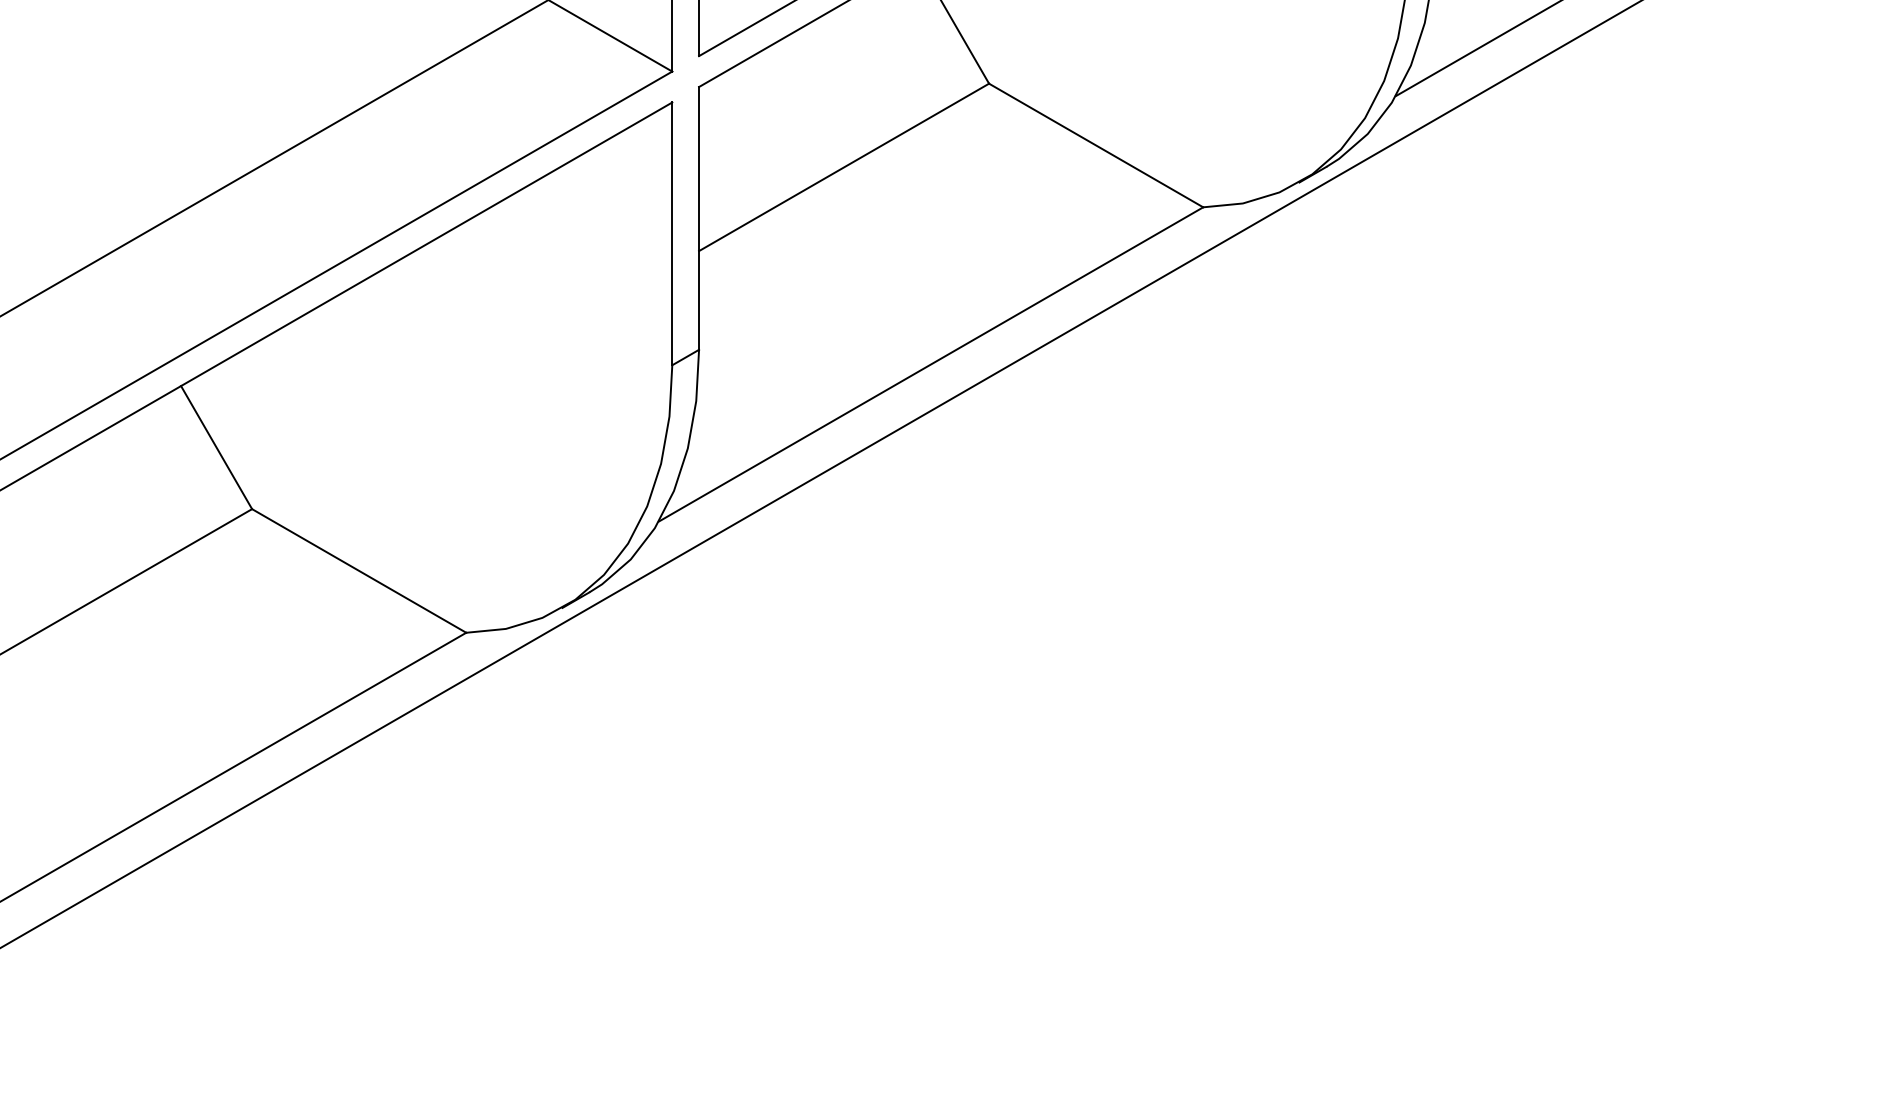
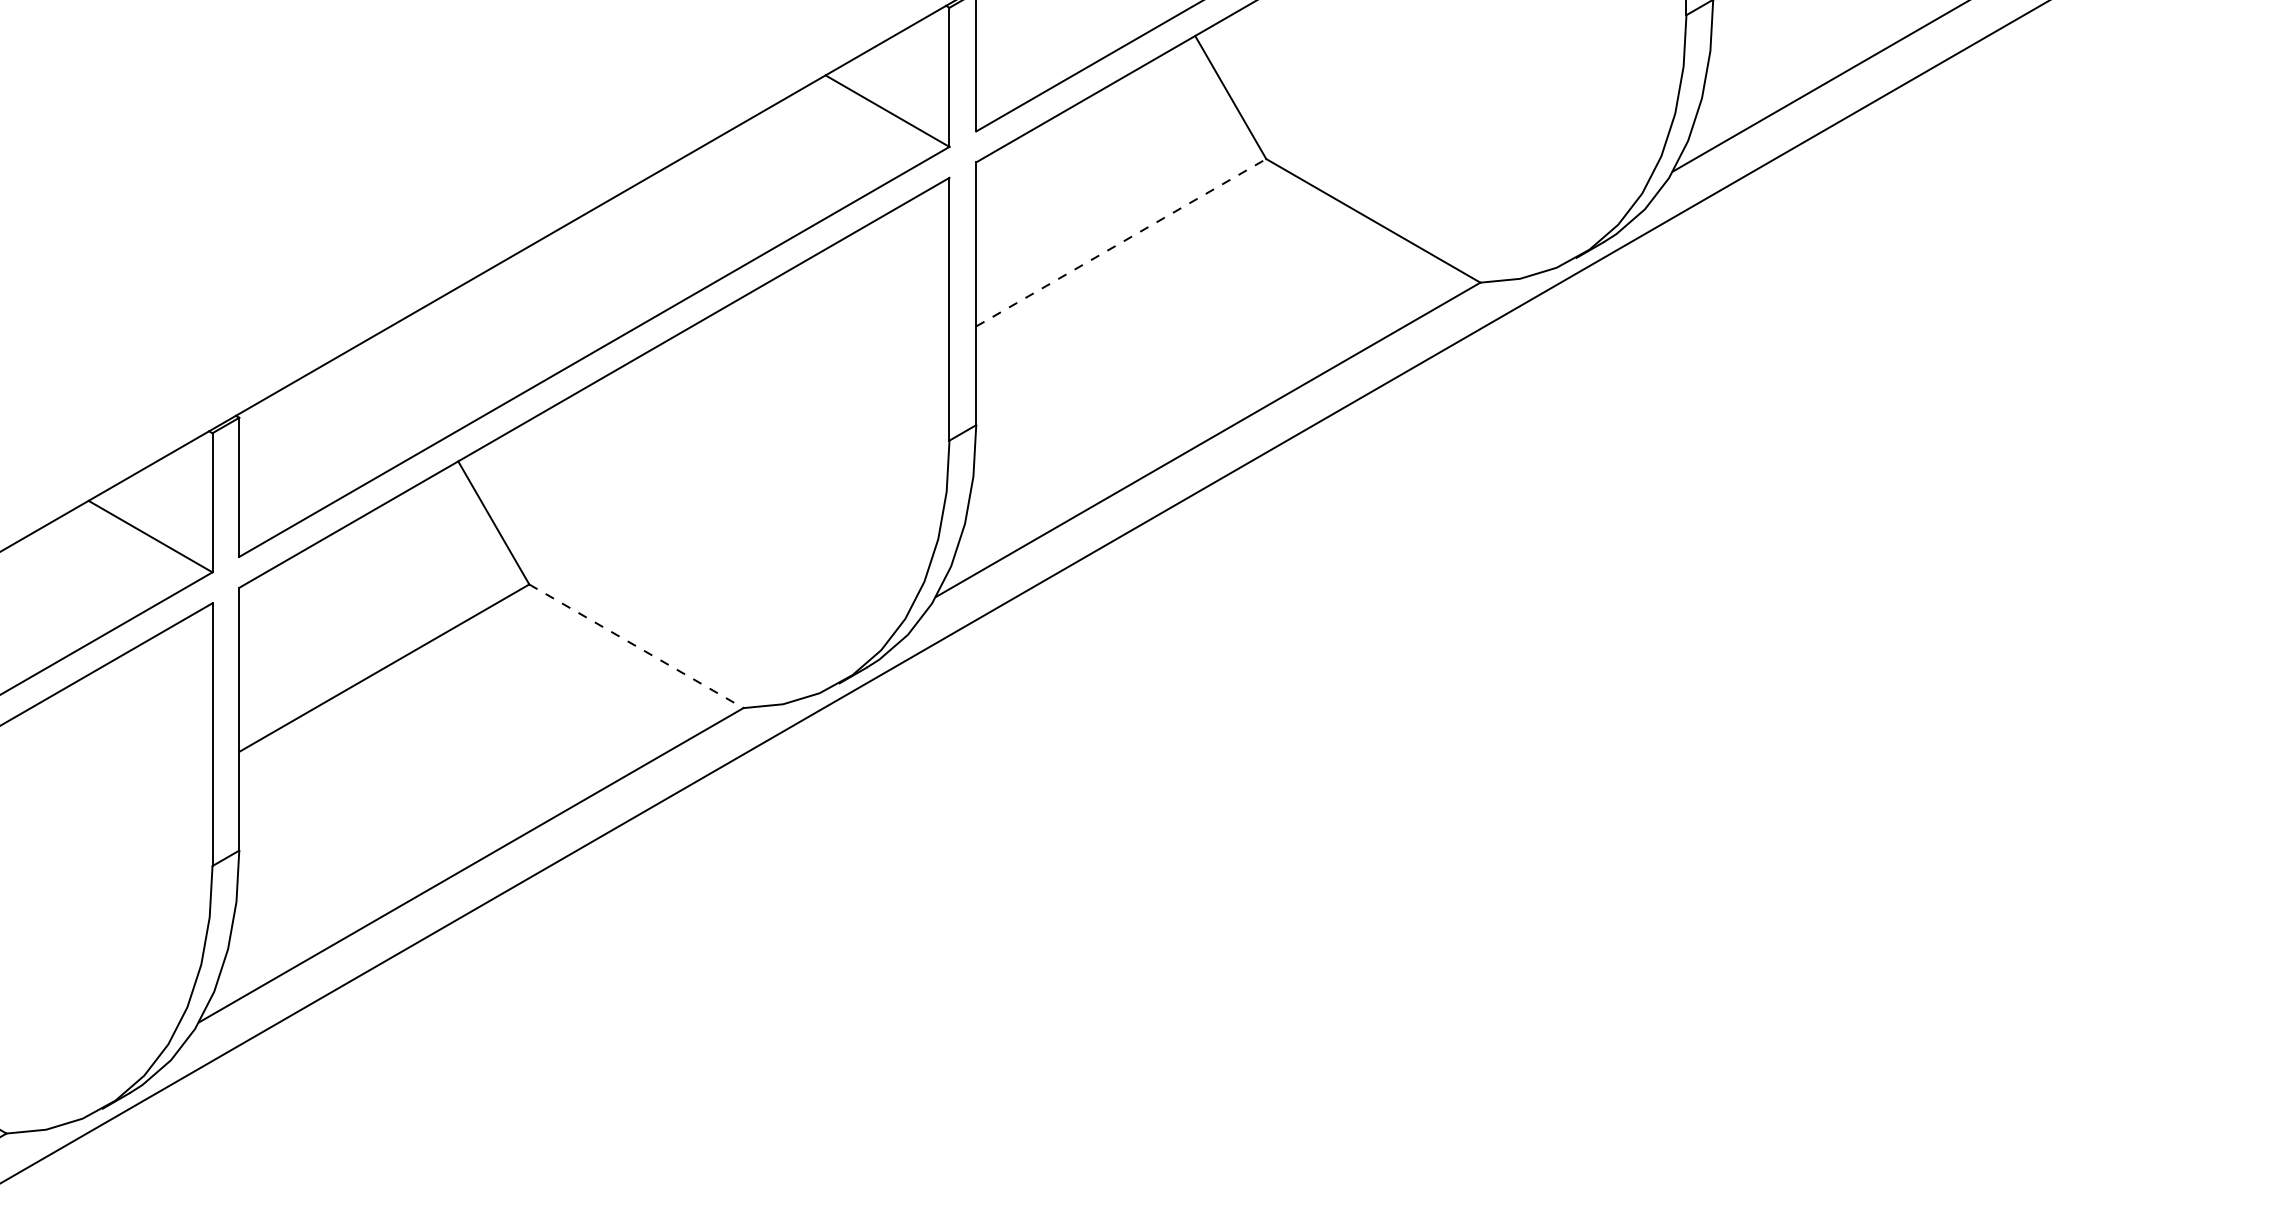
line: (844, 167) -> (1121, 242), solid -> dashed
line: (359, 571) -> (636, 646), solid -> dashed

